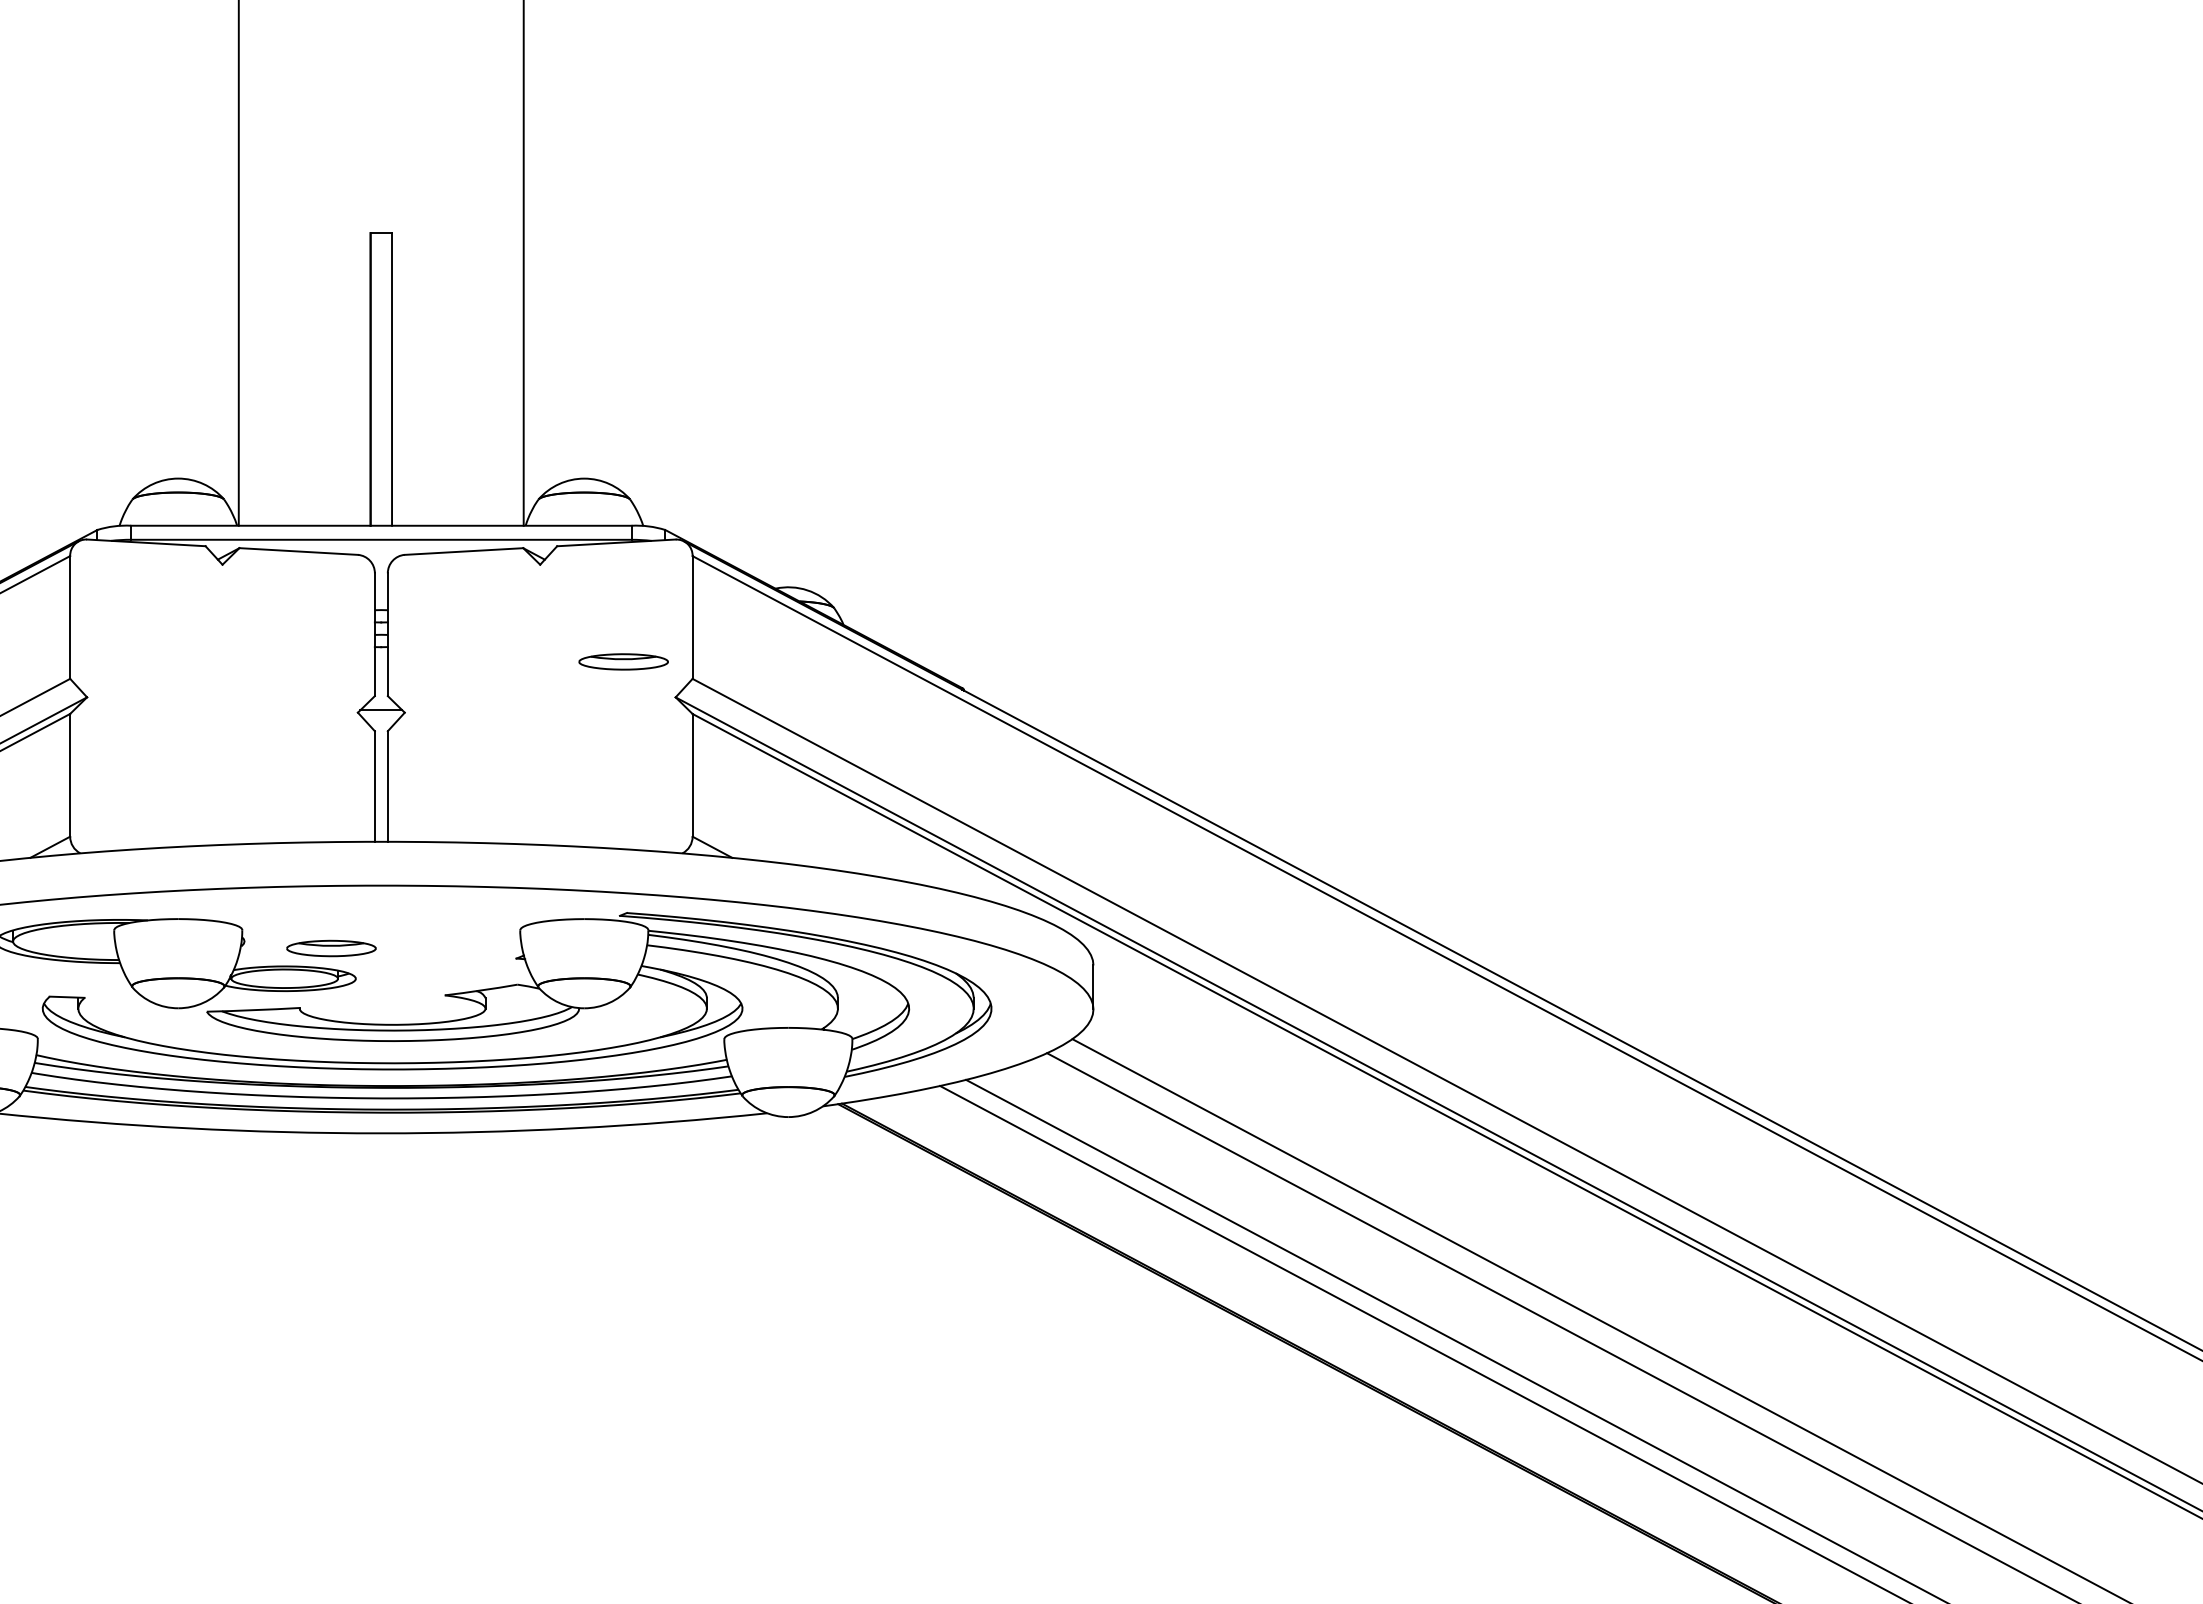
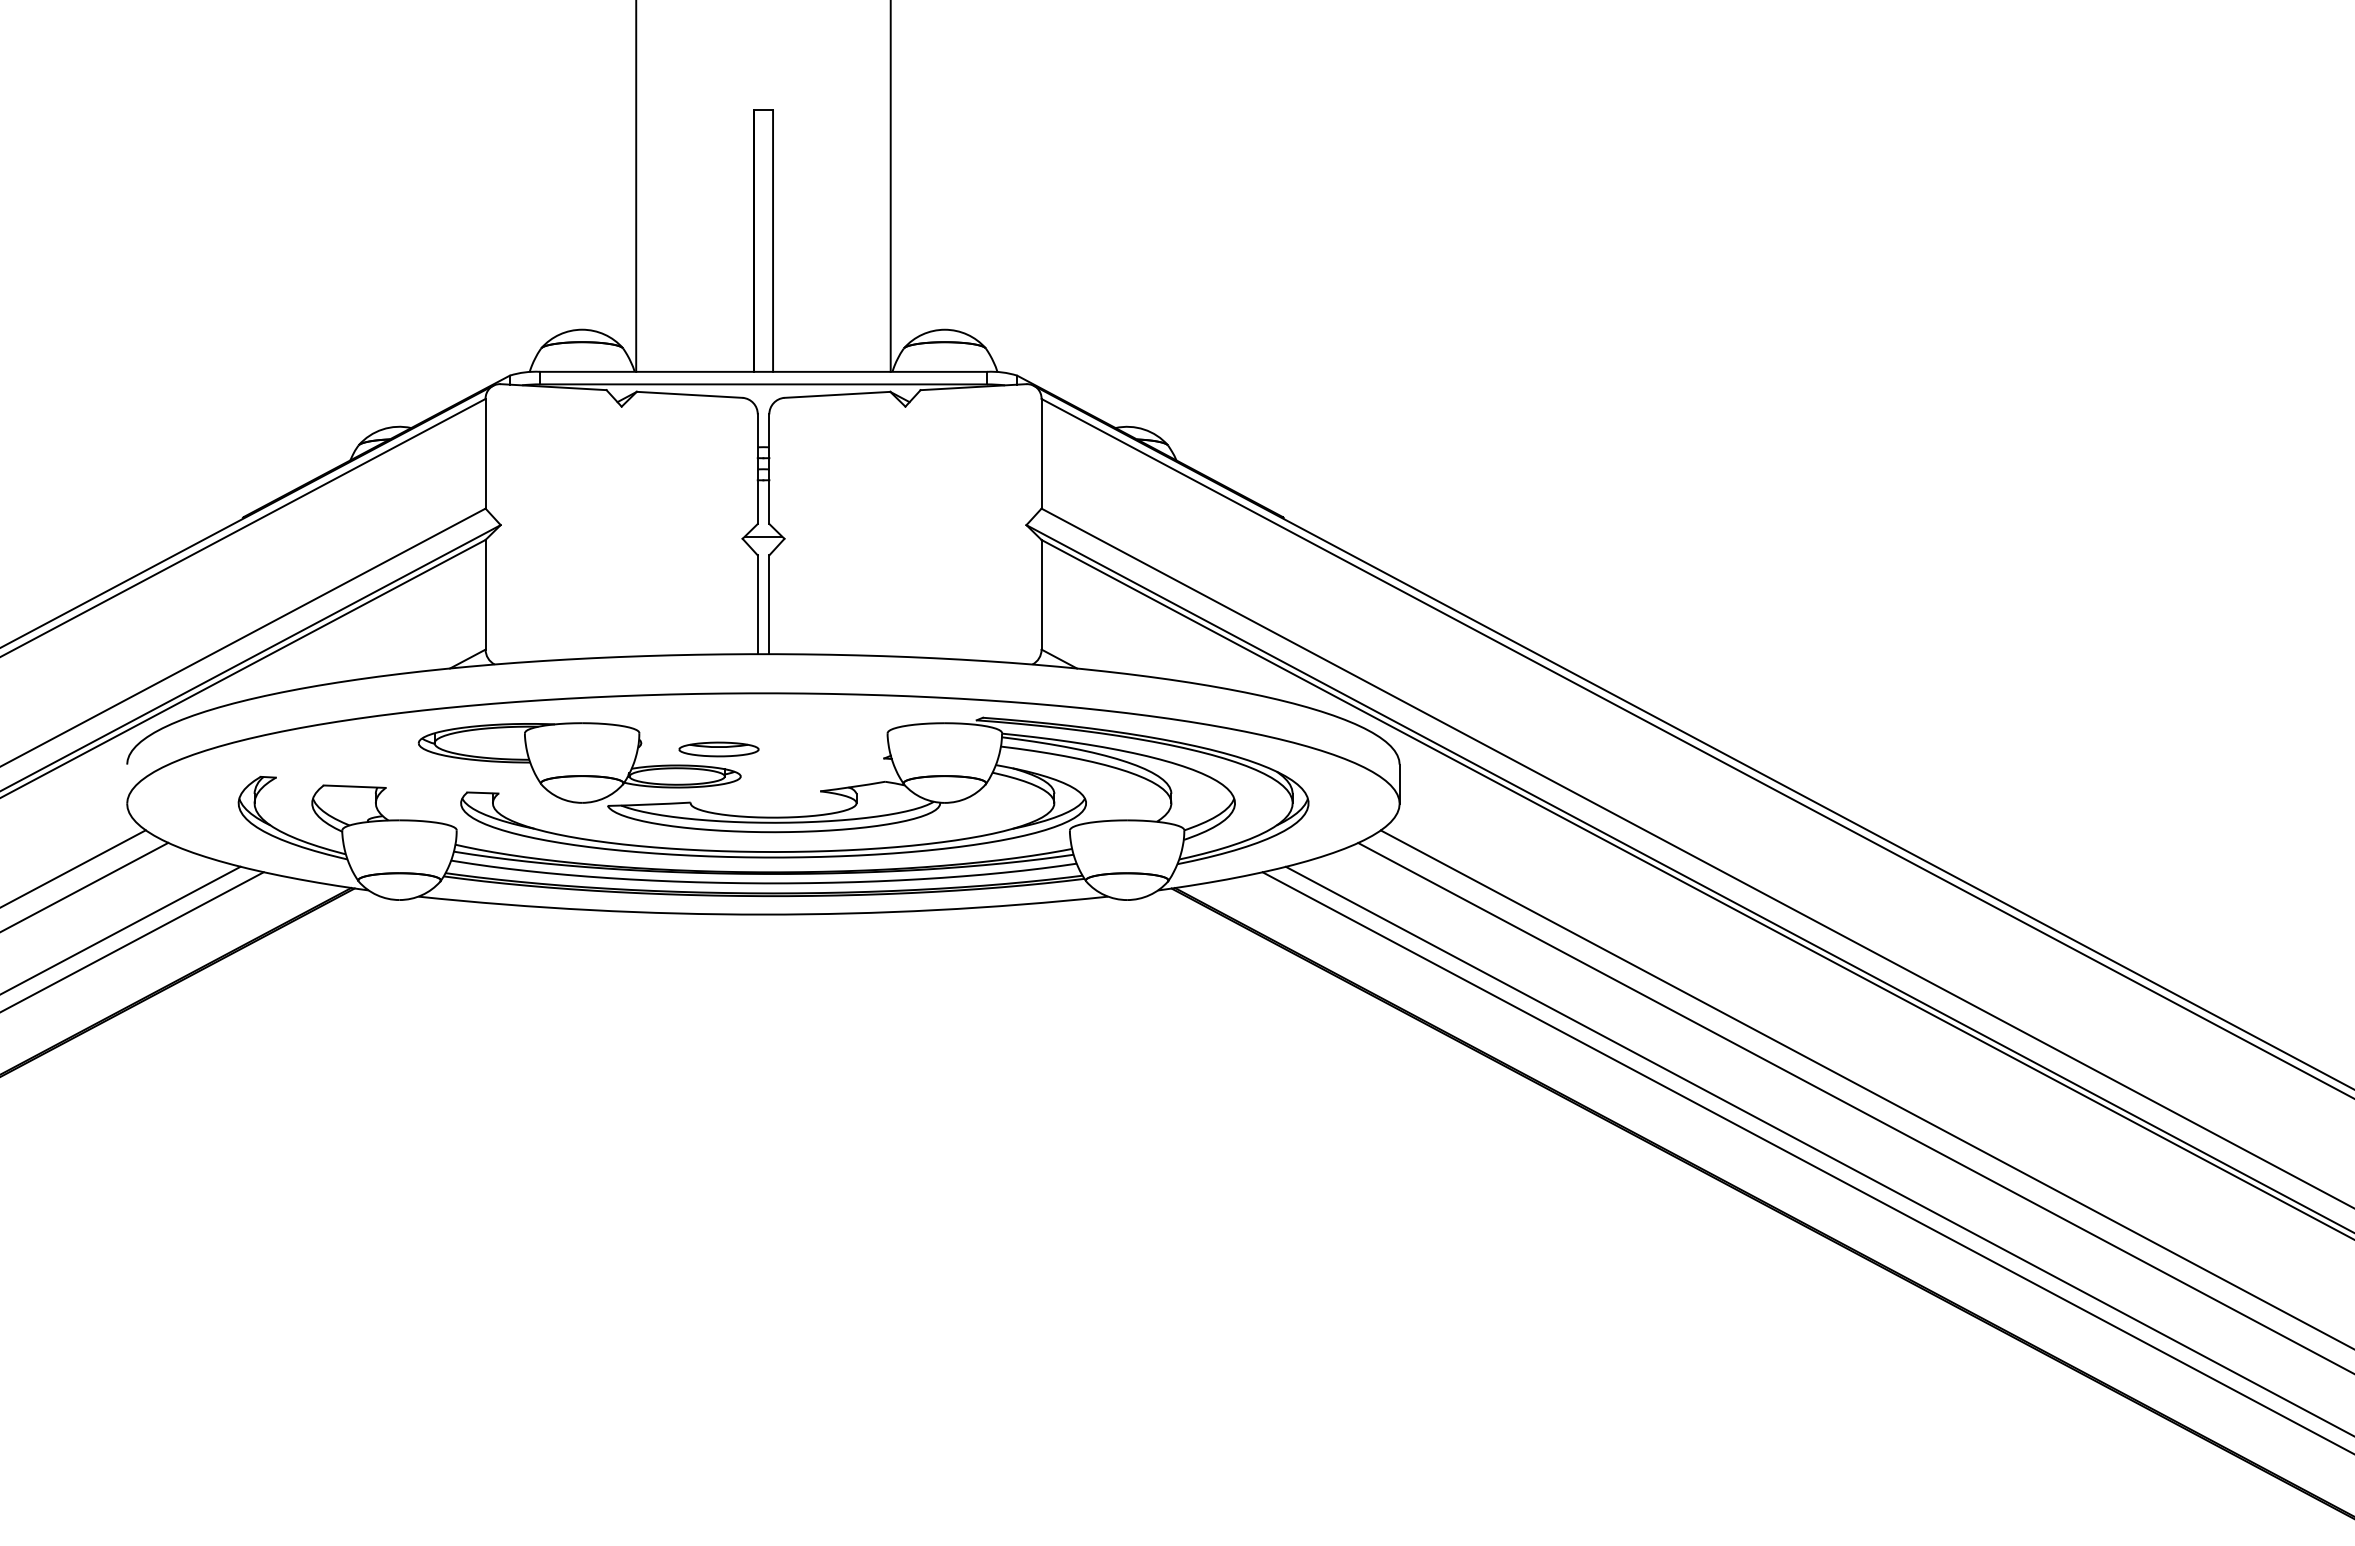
part: (623, 661) -> (979, 493), removed

